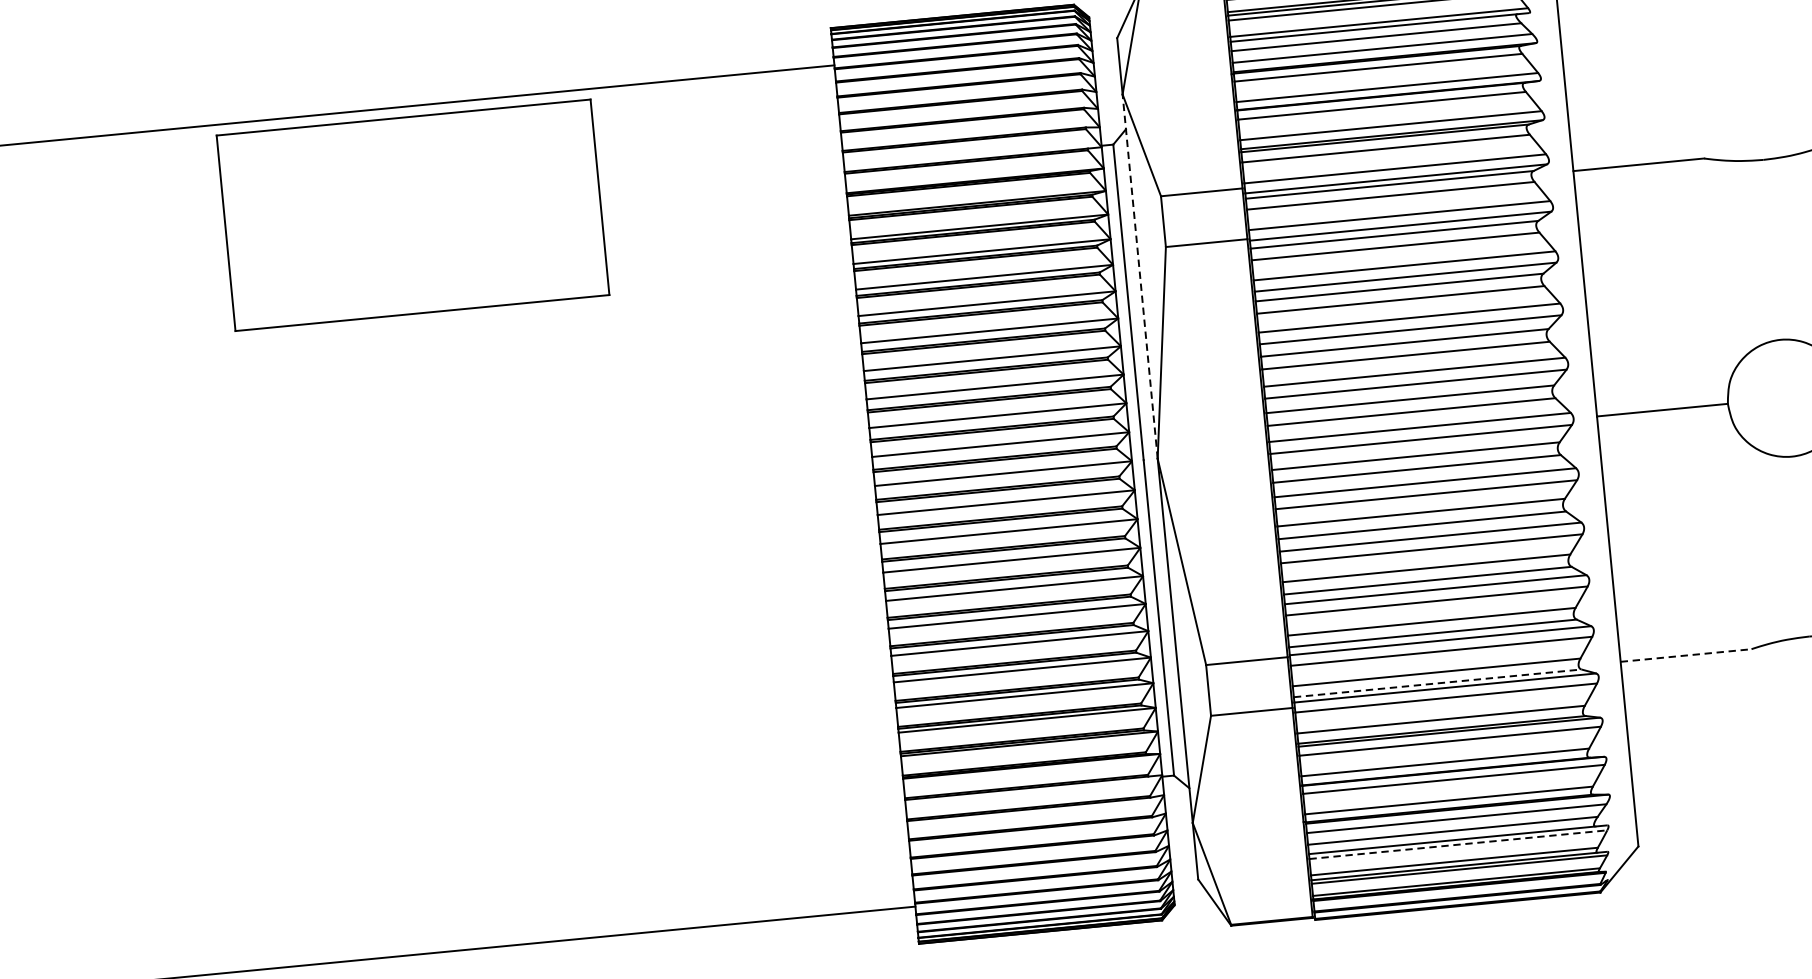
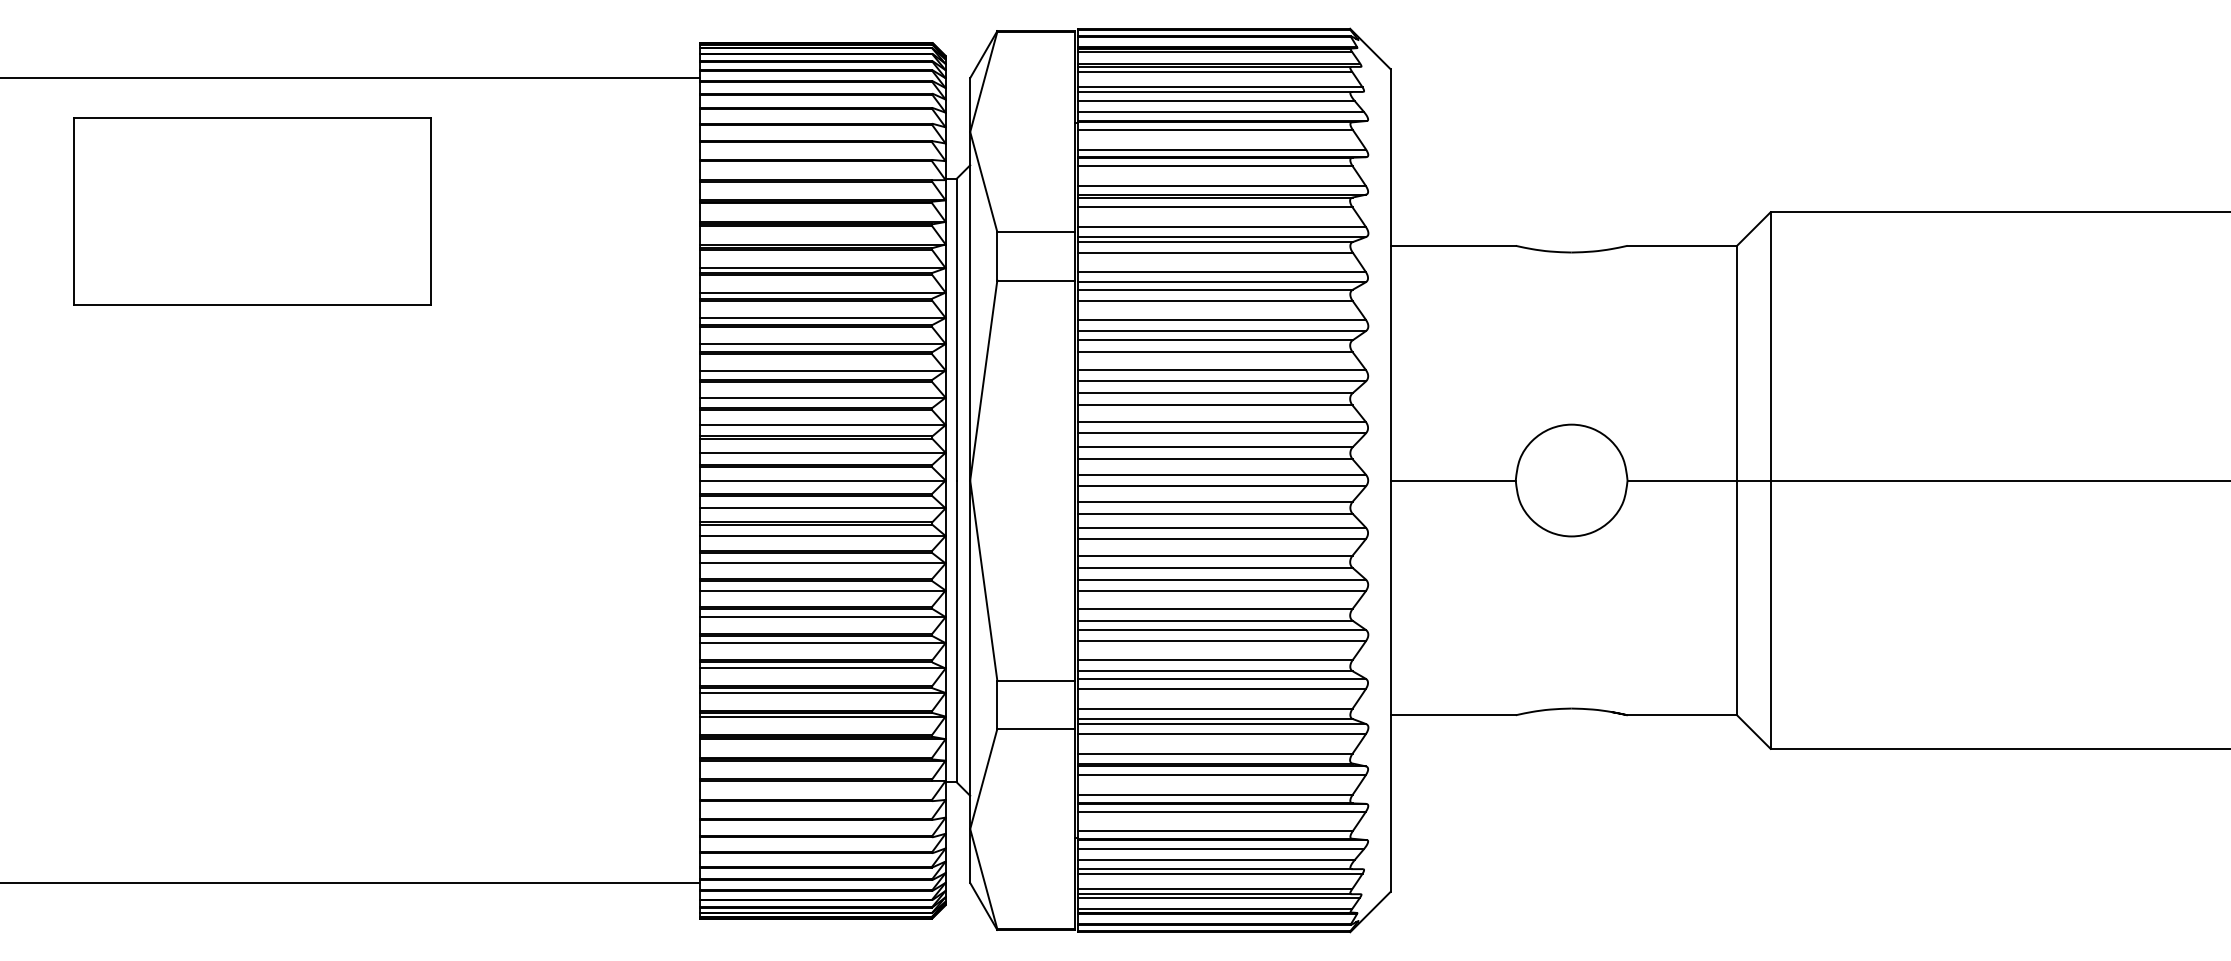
part: (413, 215) -> (252, 211), moved
line: (1140, 275) -> (970, 305), dashed -> solid
line: (1686, 655) -> (1453, 715), dashed -> solid
line: (1438, 683) -> (1215, 719), dashed -> solid
line: (1458, 844) -> (1220, 873), dashed -> solid

